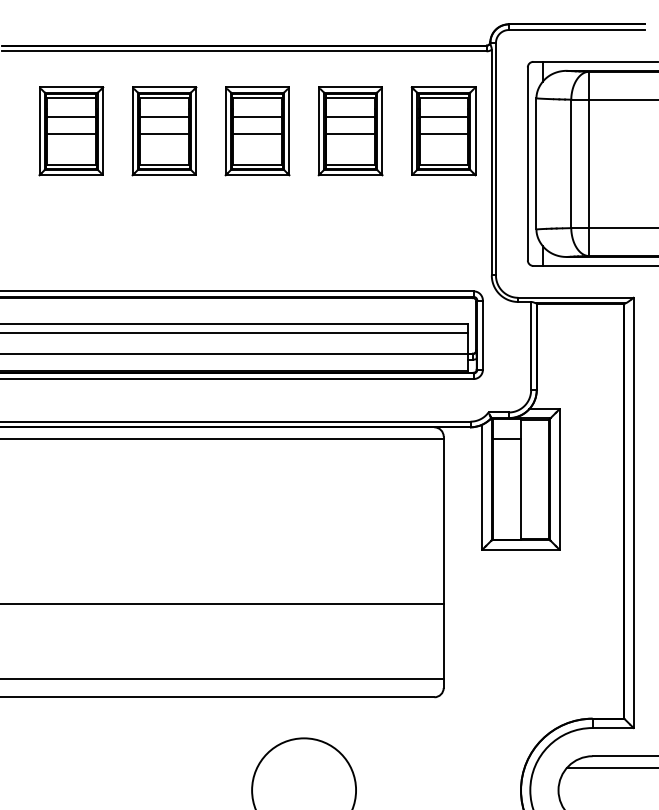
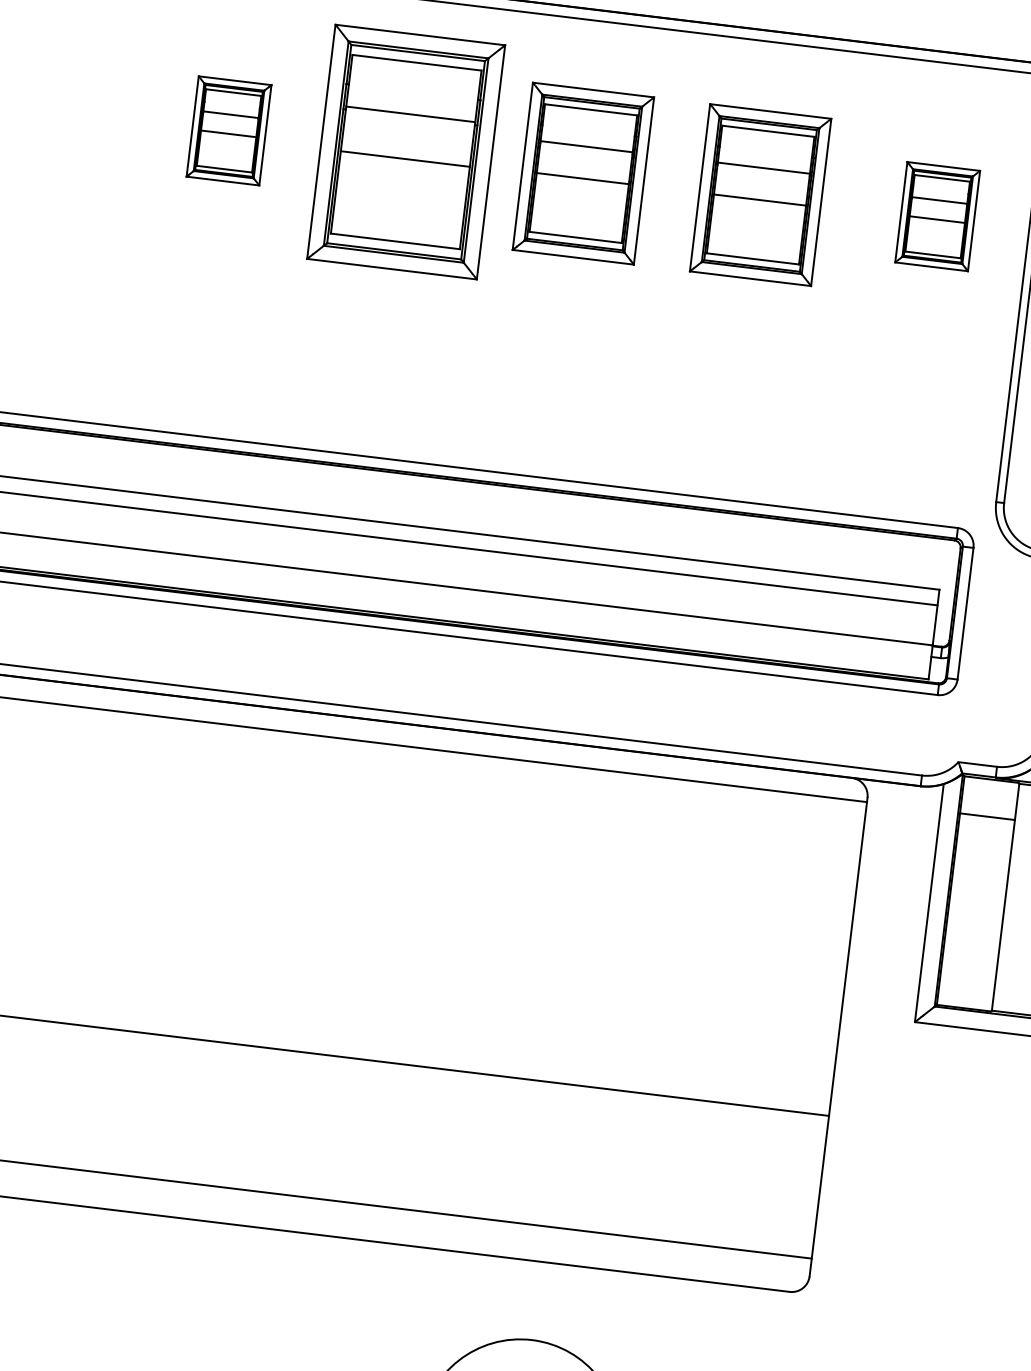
part: (71, 131) -> (229, 131), size x0.6
part: (164, 131) -> (406, 152), size x1.4
part: (443, 131) -> (937, 216), size x0.6

